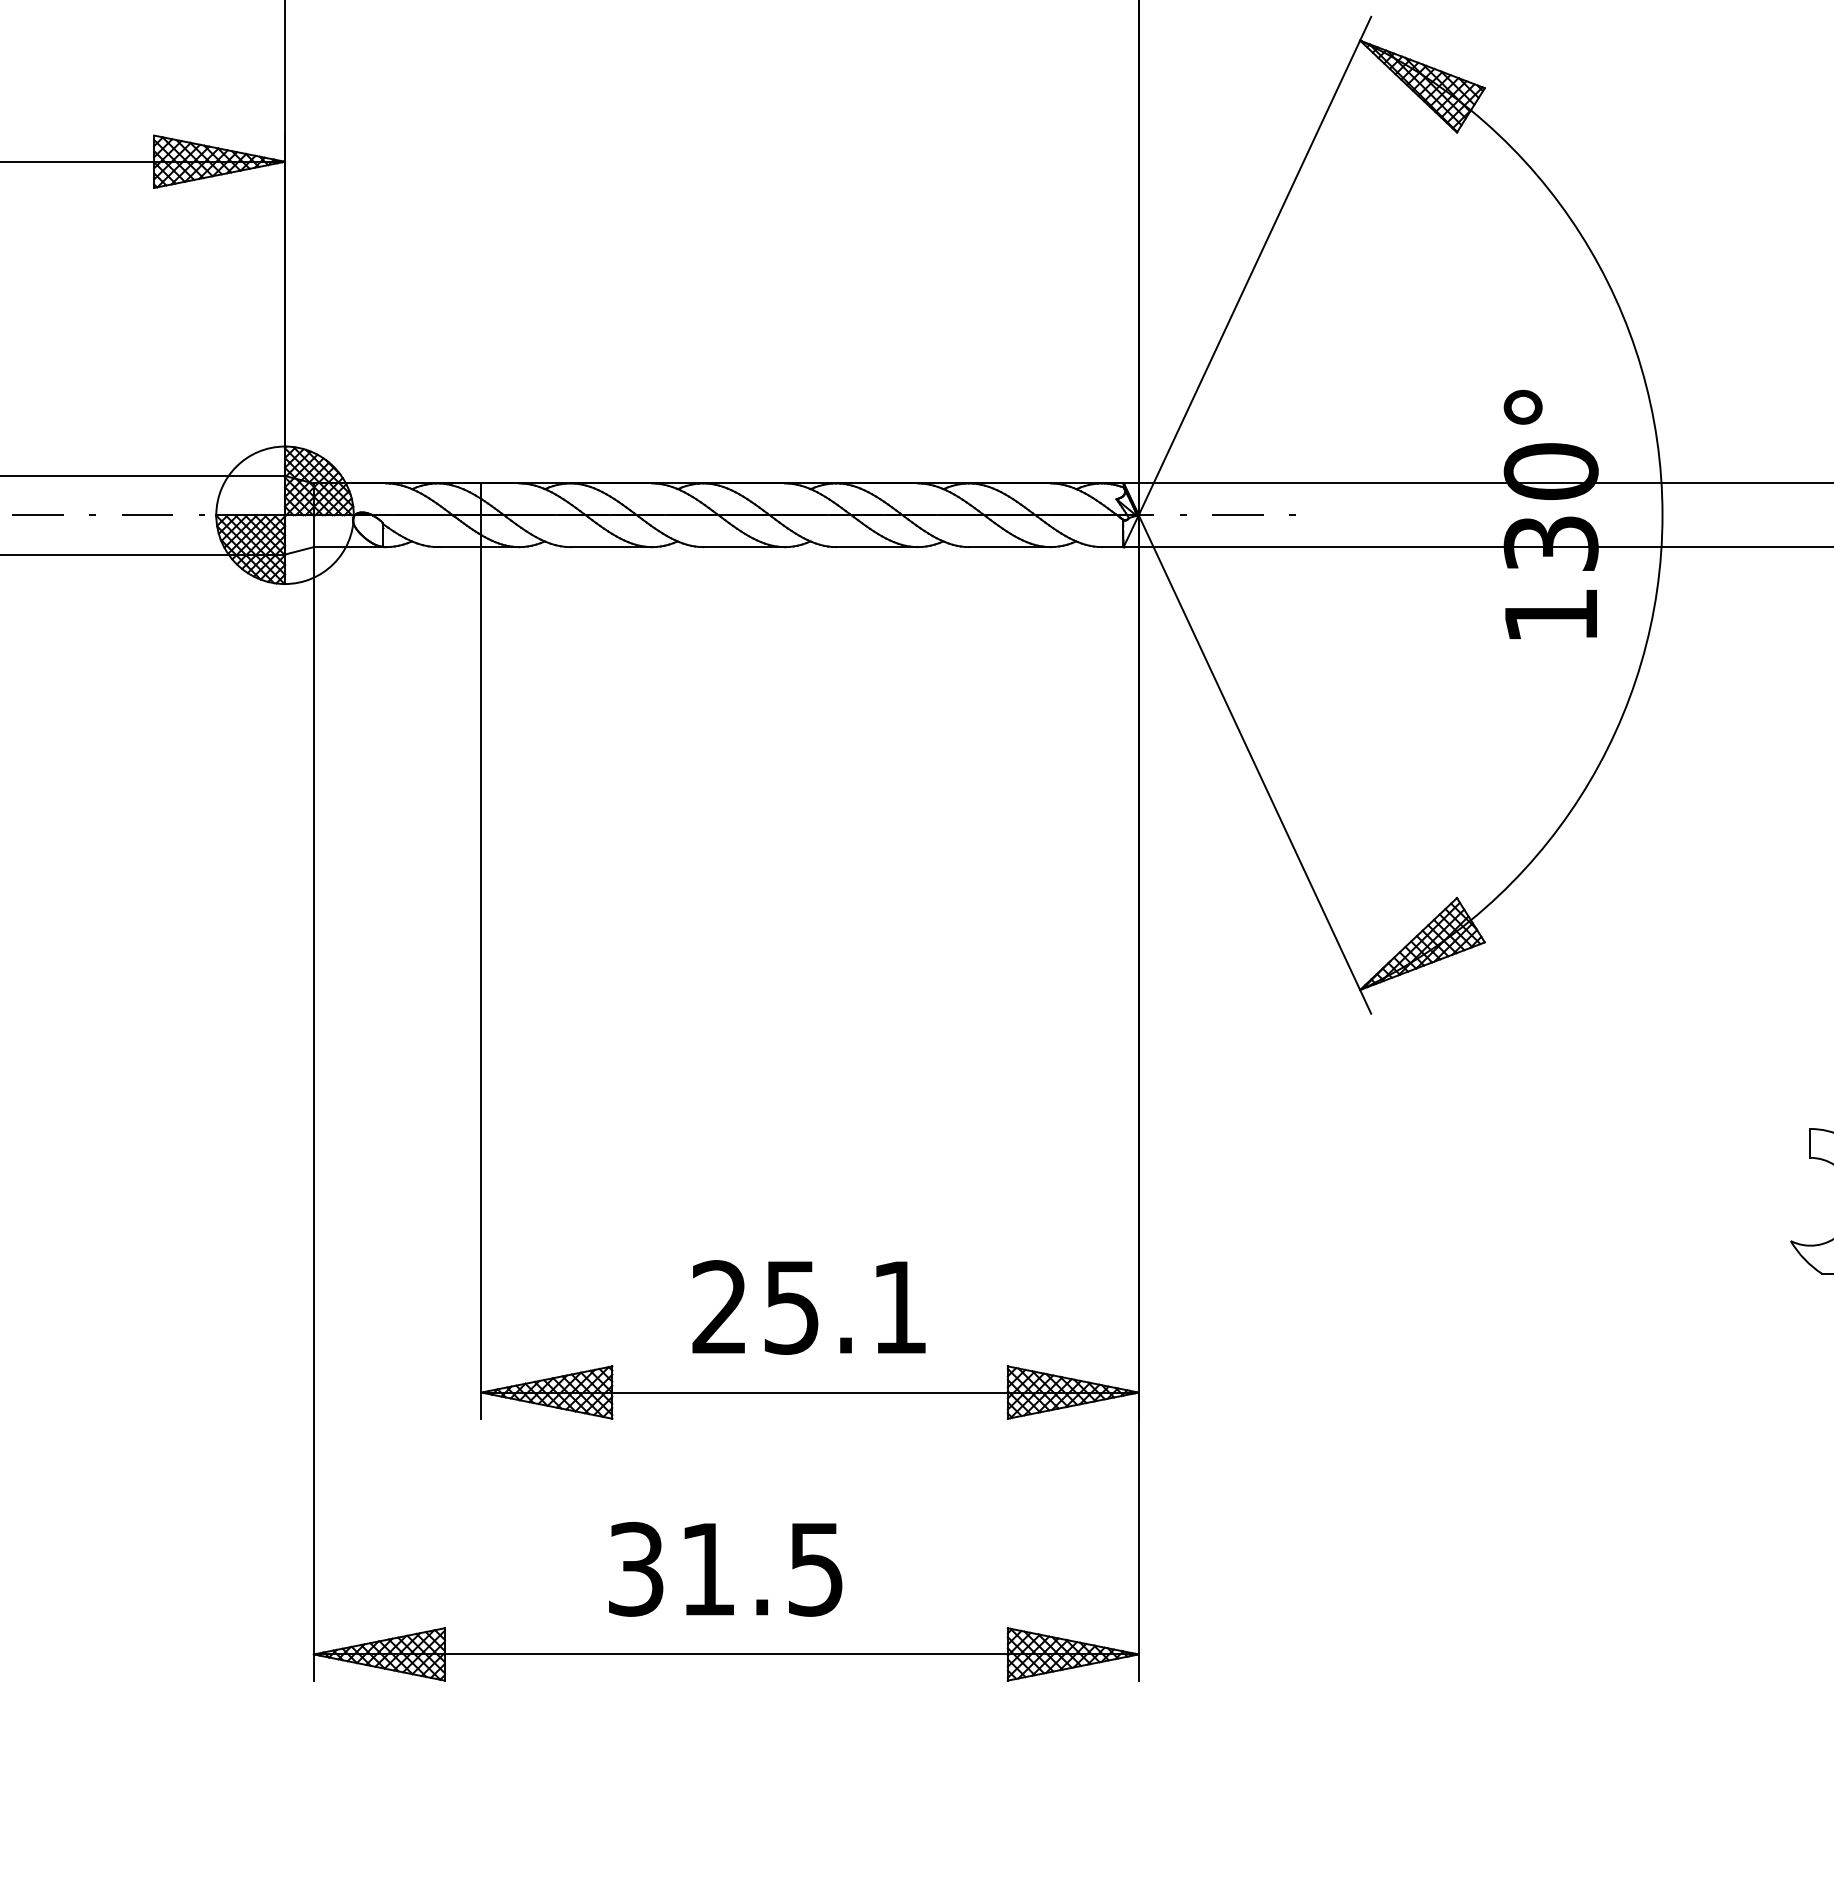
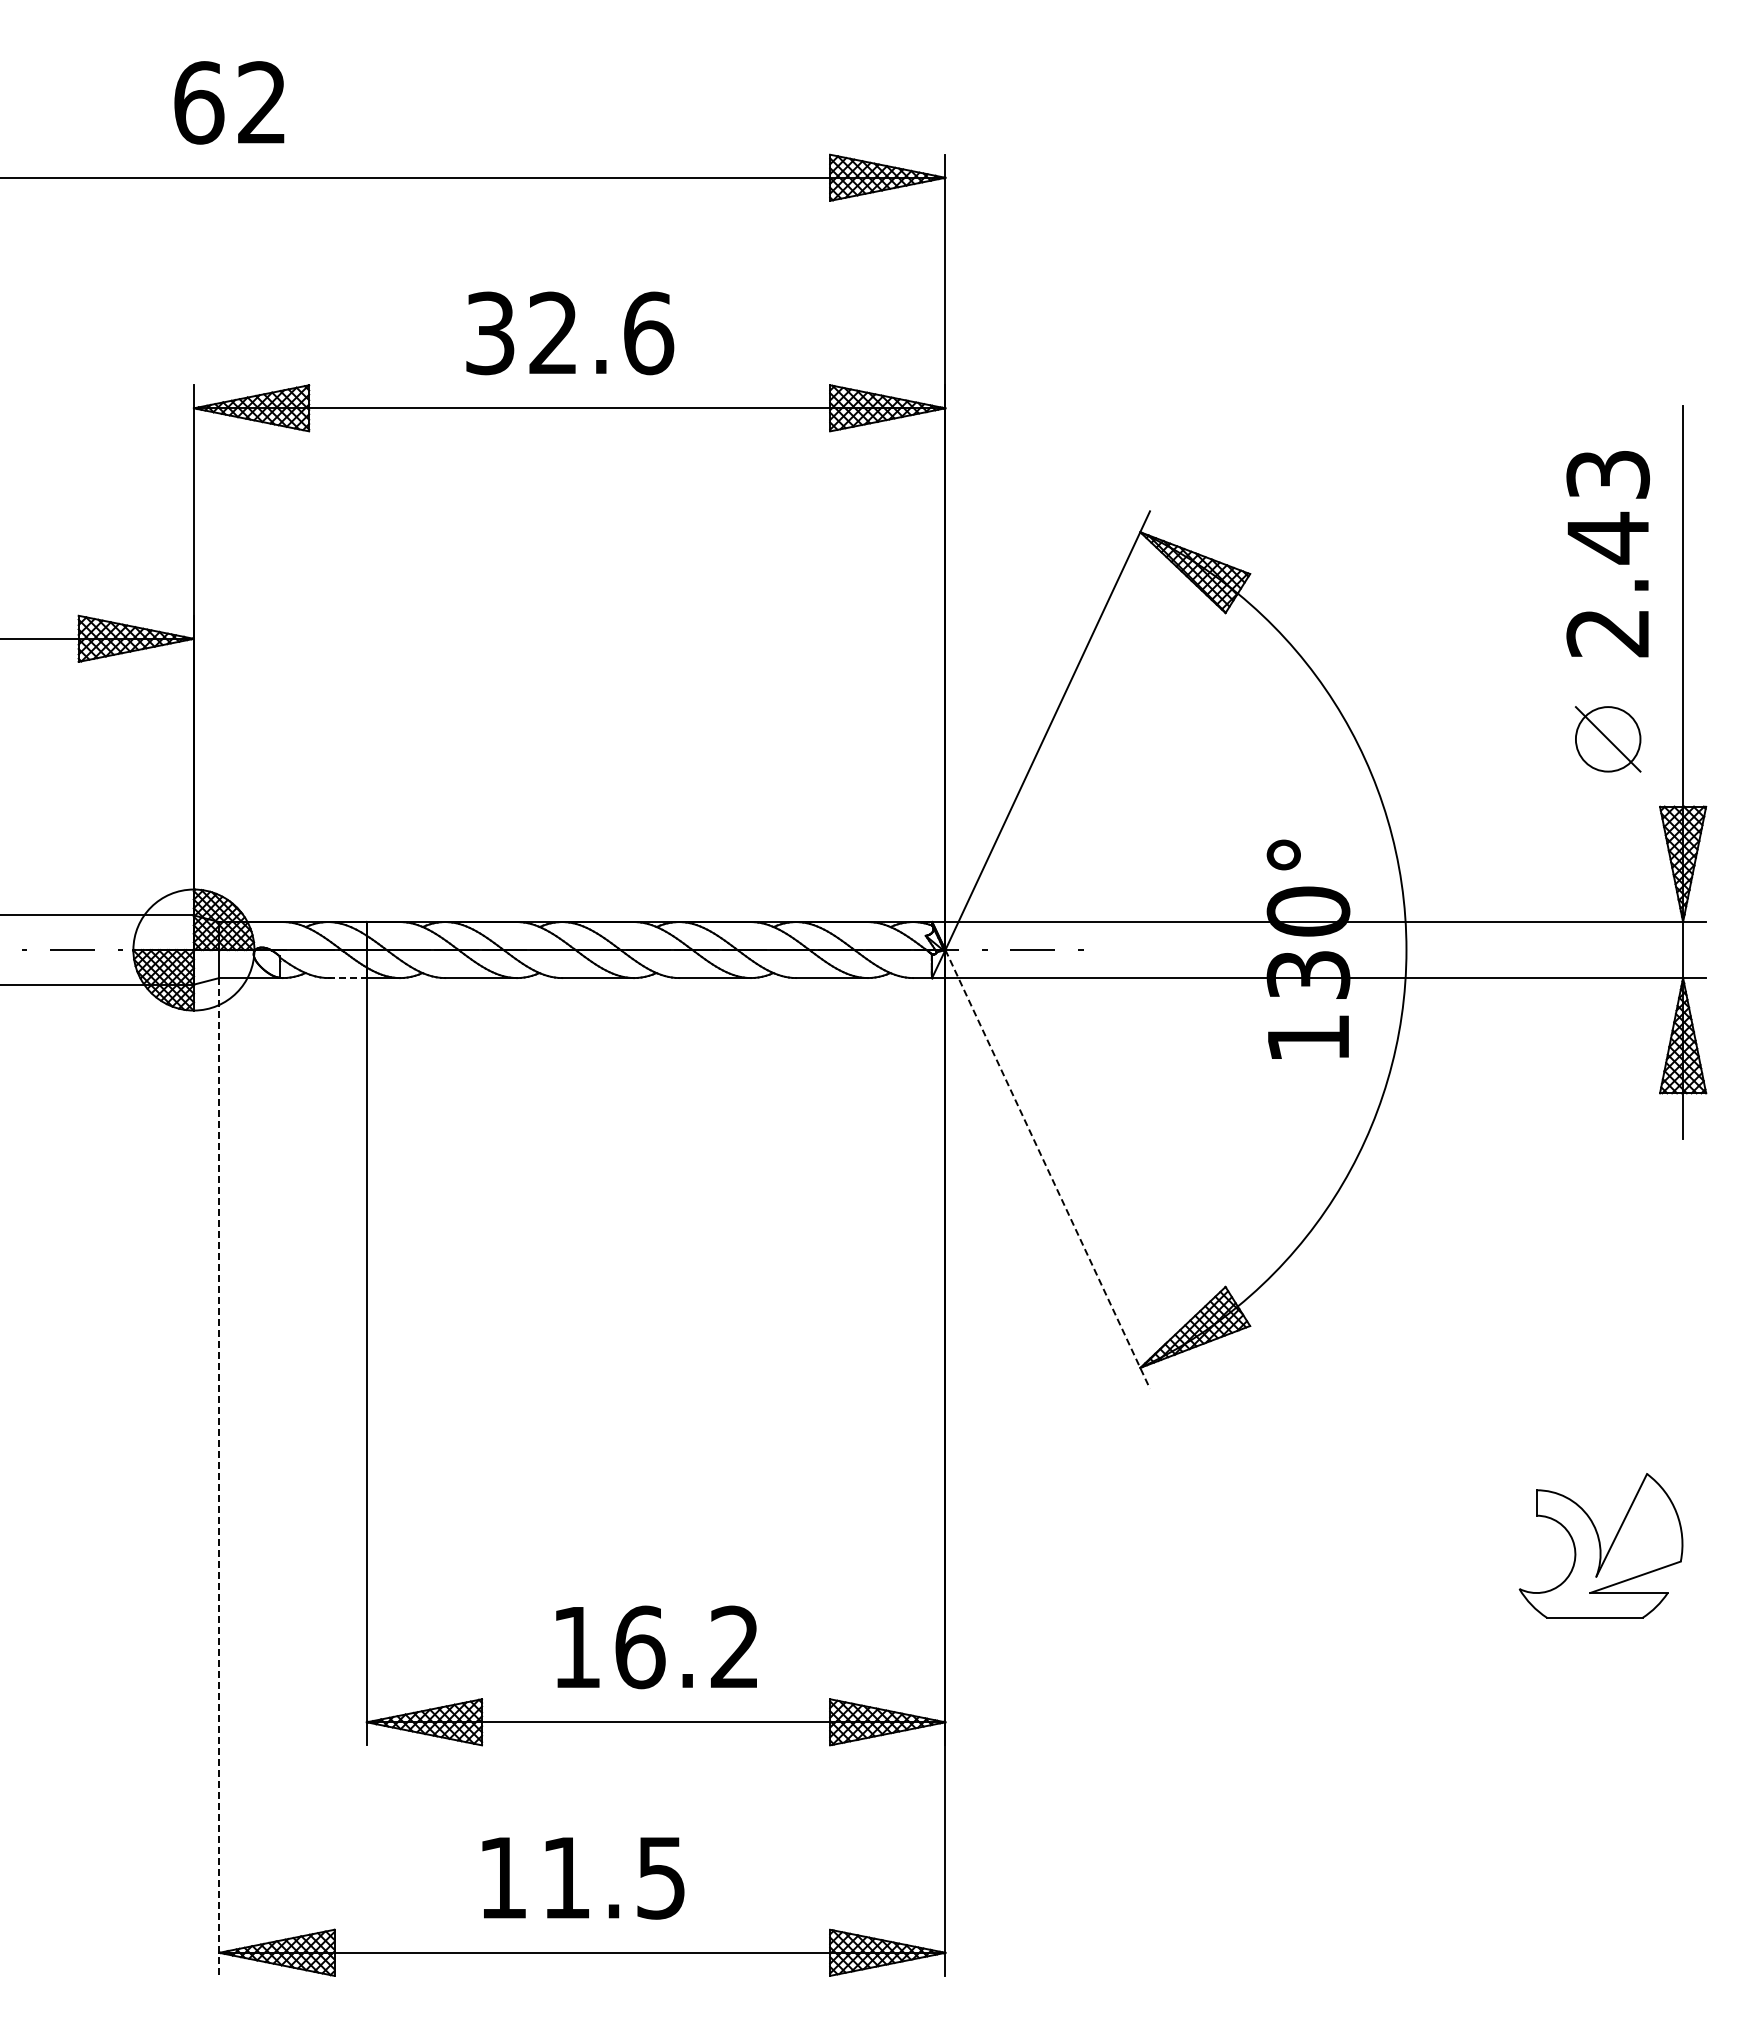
line: (460, 547) -> (348, 978), solid -> dashed
line: (1254, 764) -> (1047, 1169), solid -> dashed
line: (314, 1113) -> (219, 1476), solid -> dashed
text: (808, 1307) -> (654, 1647), 25.1 -> 16.2
text: (635, 1568) -> (502, 1877), 31.5 -> 11.5

